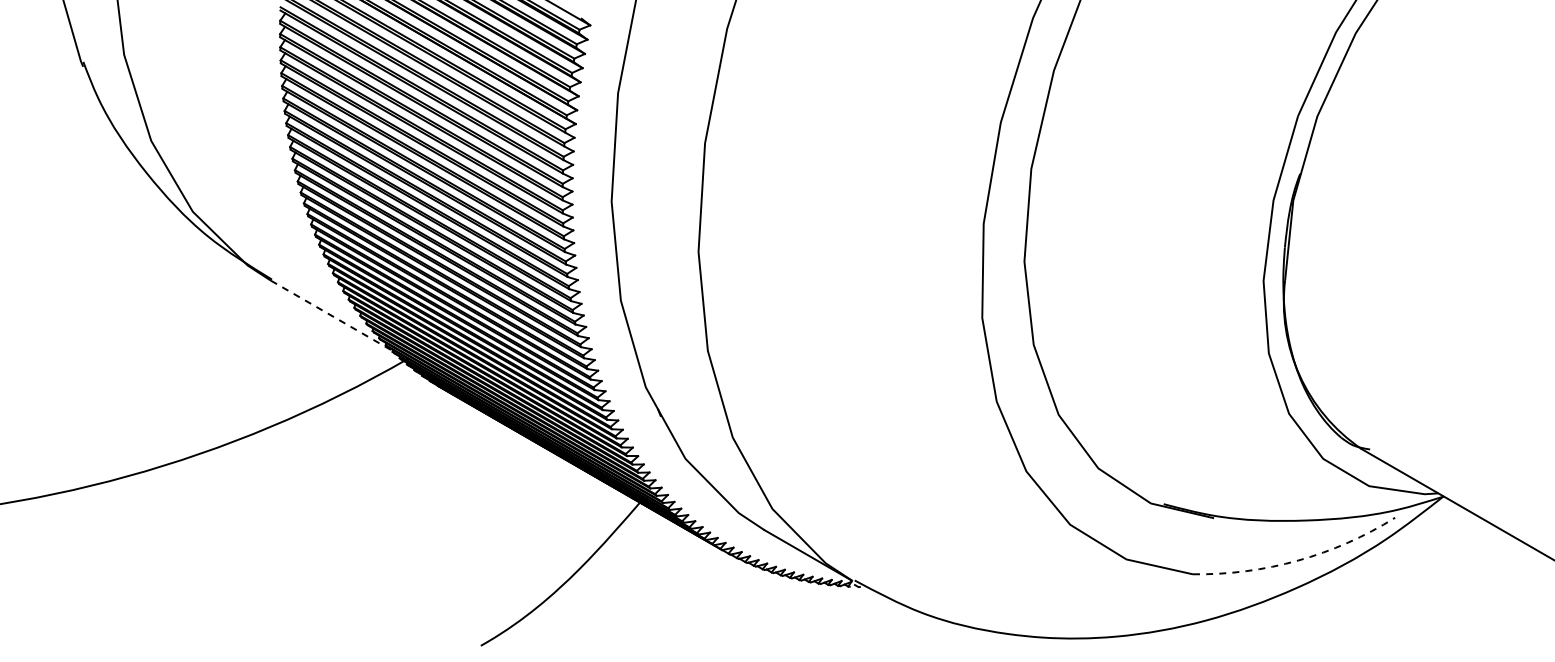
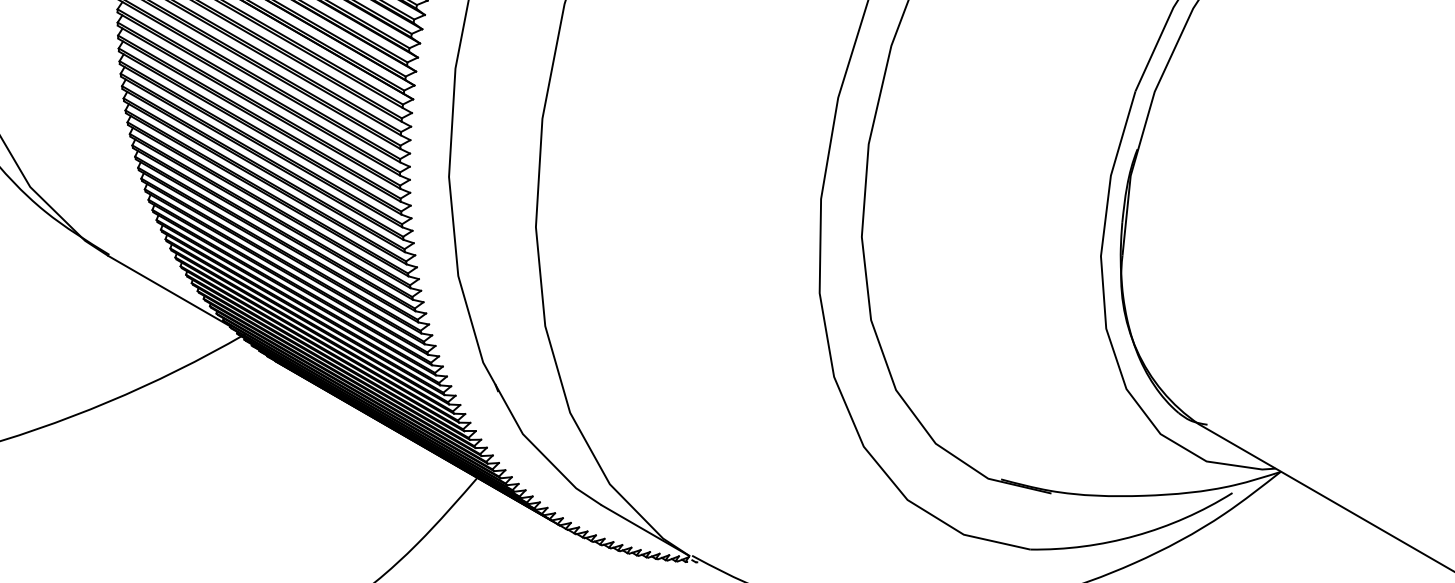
line: (332, 316) -> (169, 291), dashed -> solid
arc: (1298, 560) -> (1135, 535), dashed -> solid

